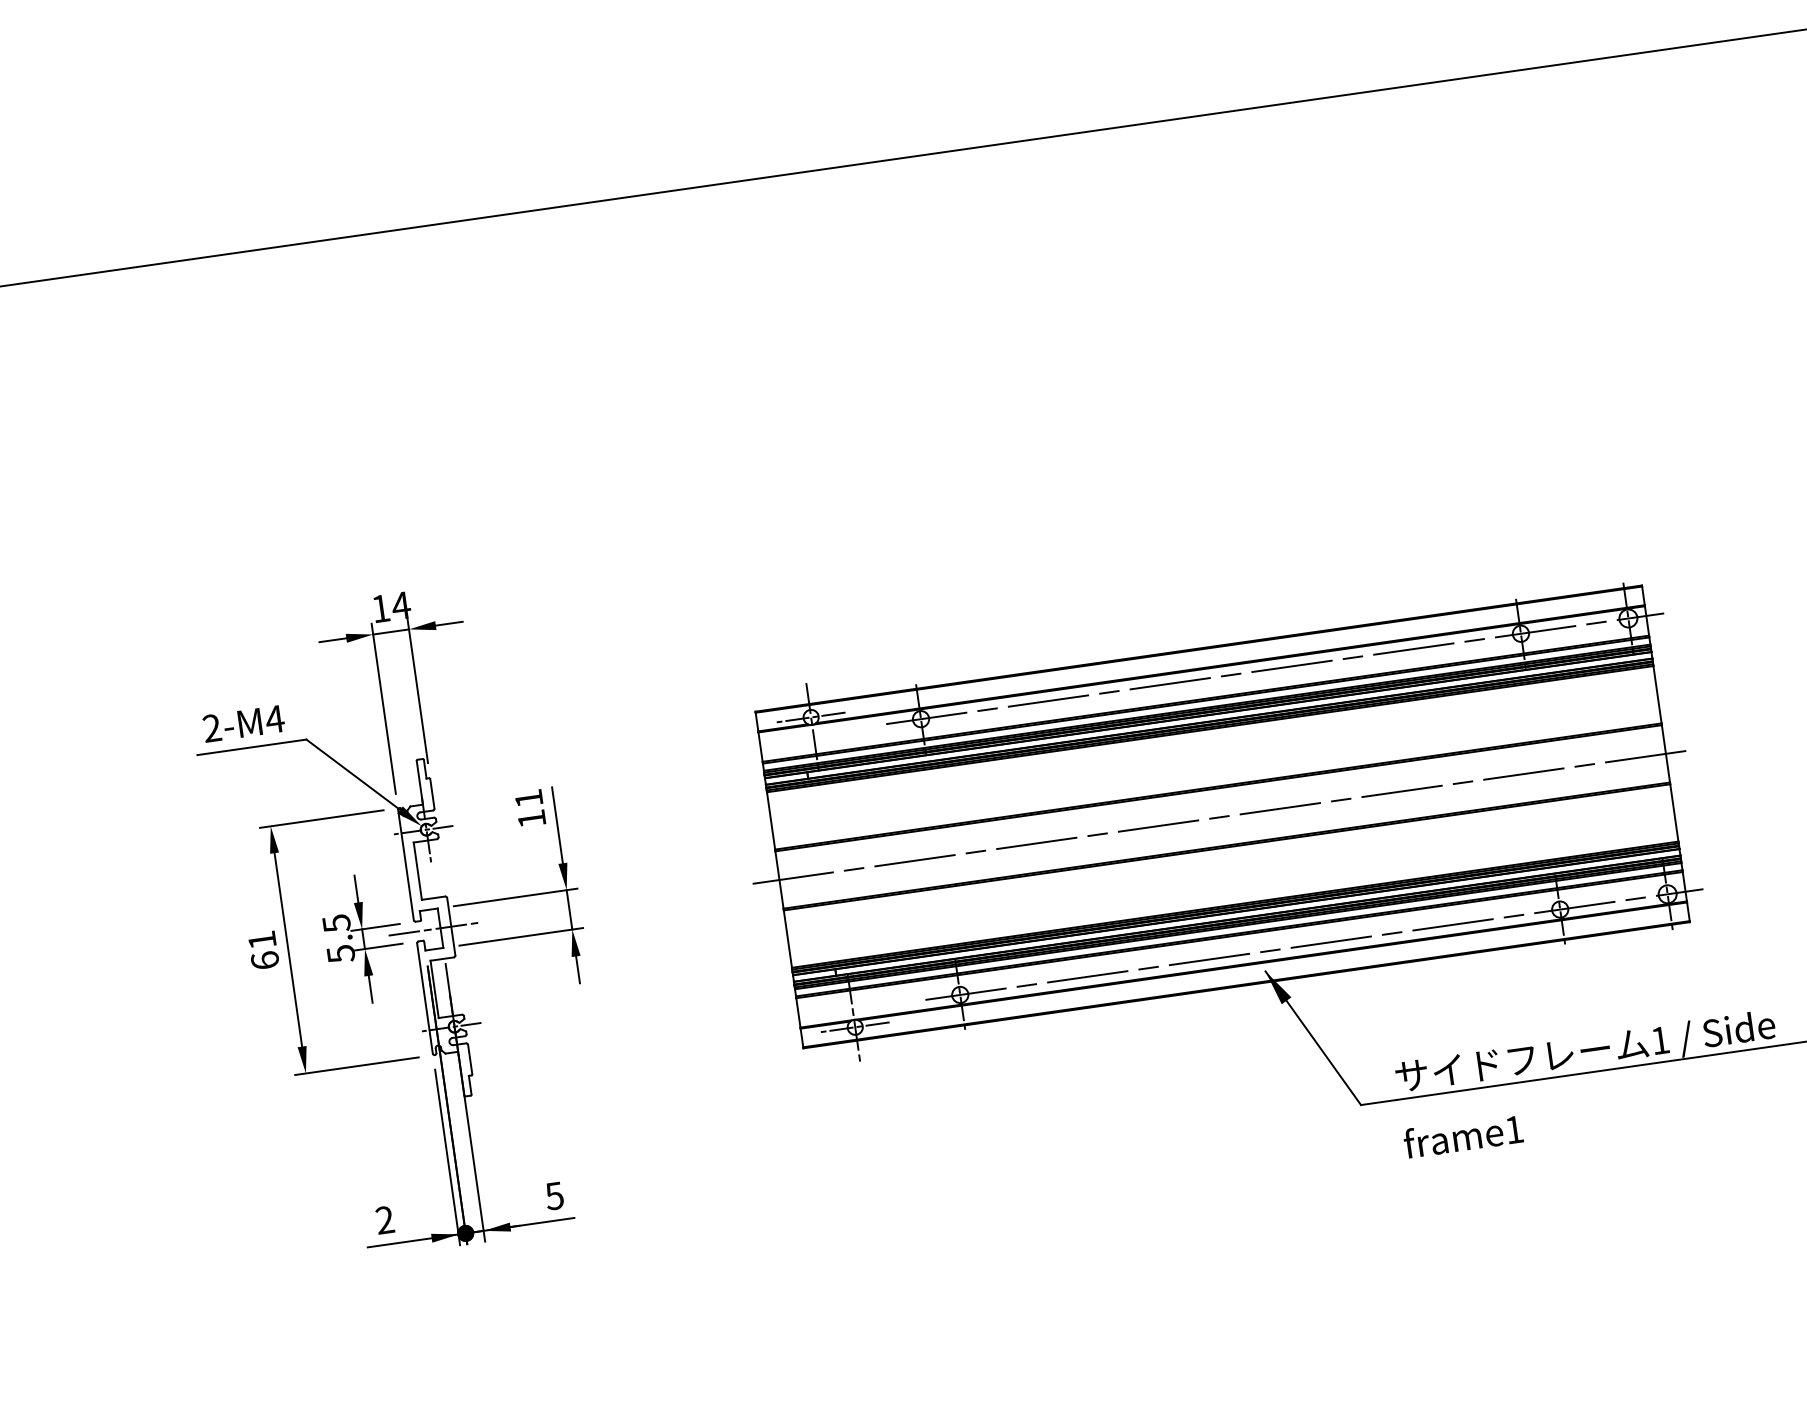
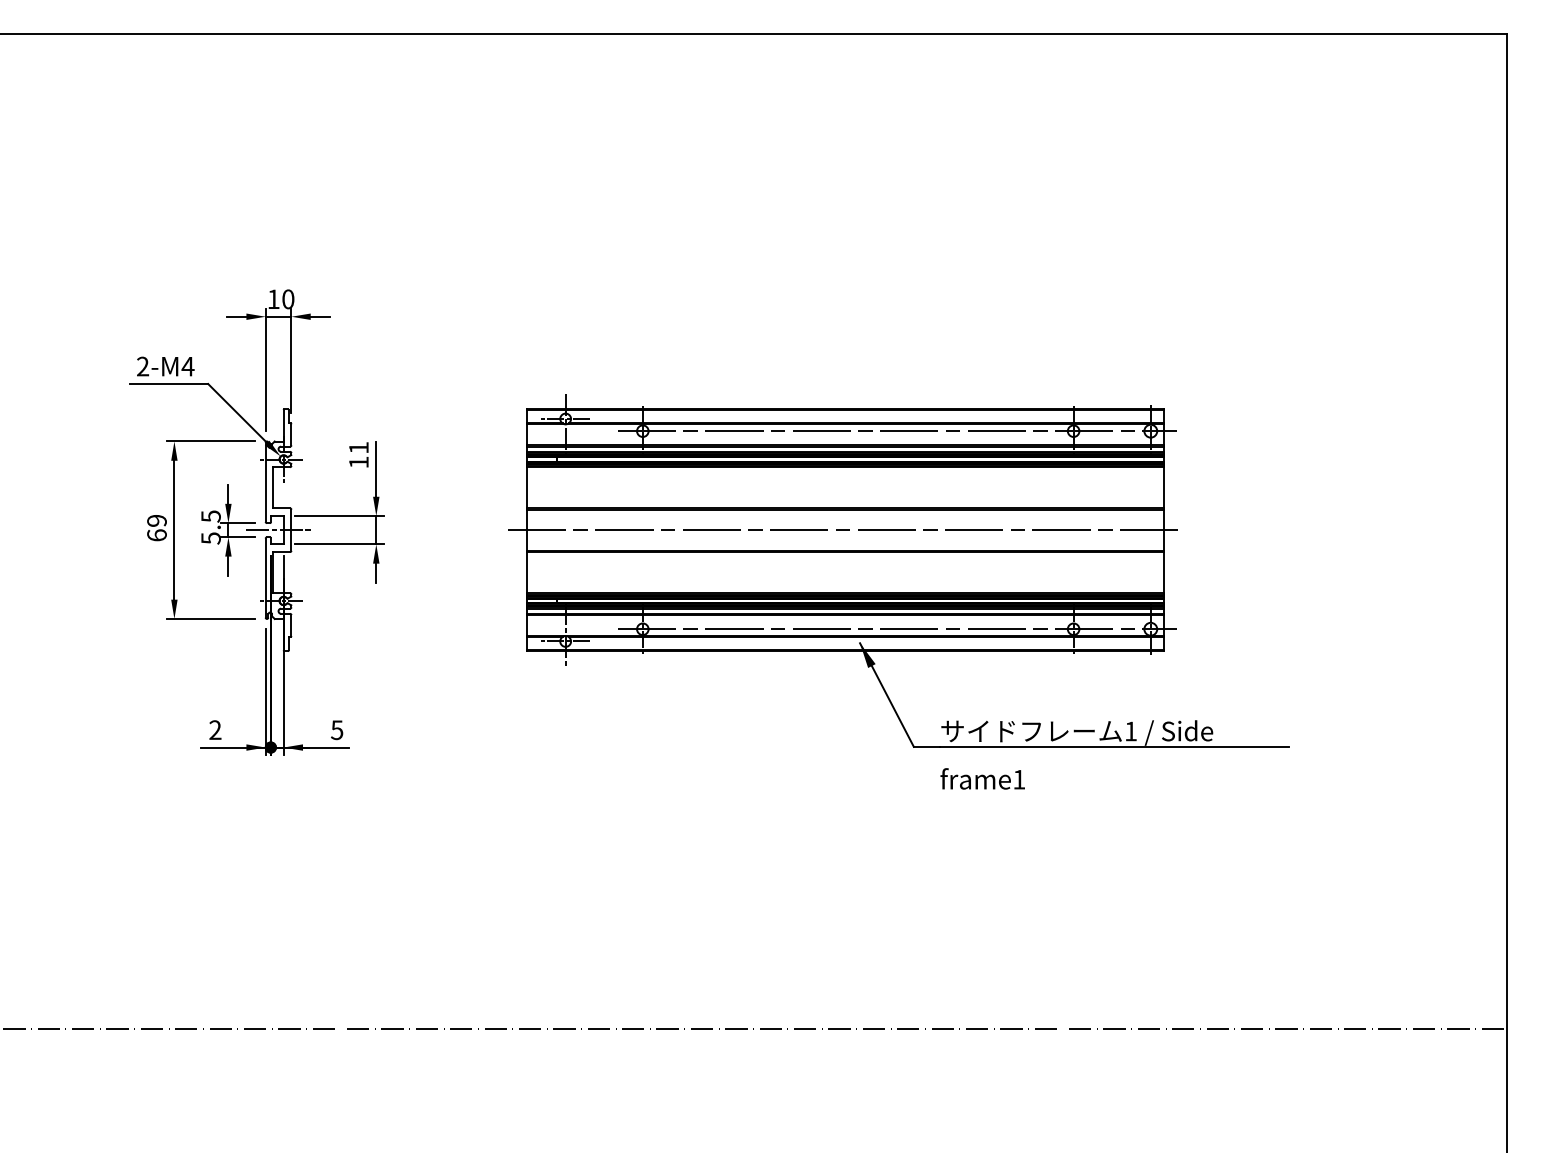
text: (400, 606) -> (287, 299), 14 -> 10
text: (261, 939) -> (156, 520), 61 -> 69

